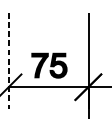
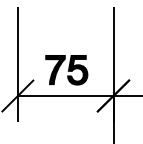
line: (8, 60) -> (17, 64), dashed -> solid

